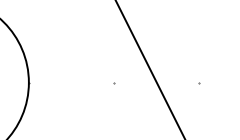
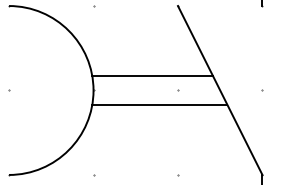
line: (88, 68) -> (152, 76), added
line: (95, 96) -> (159, 104), added

